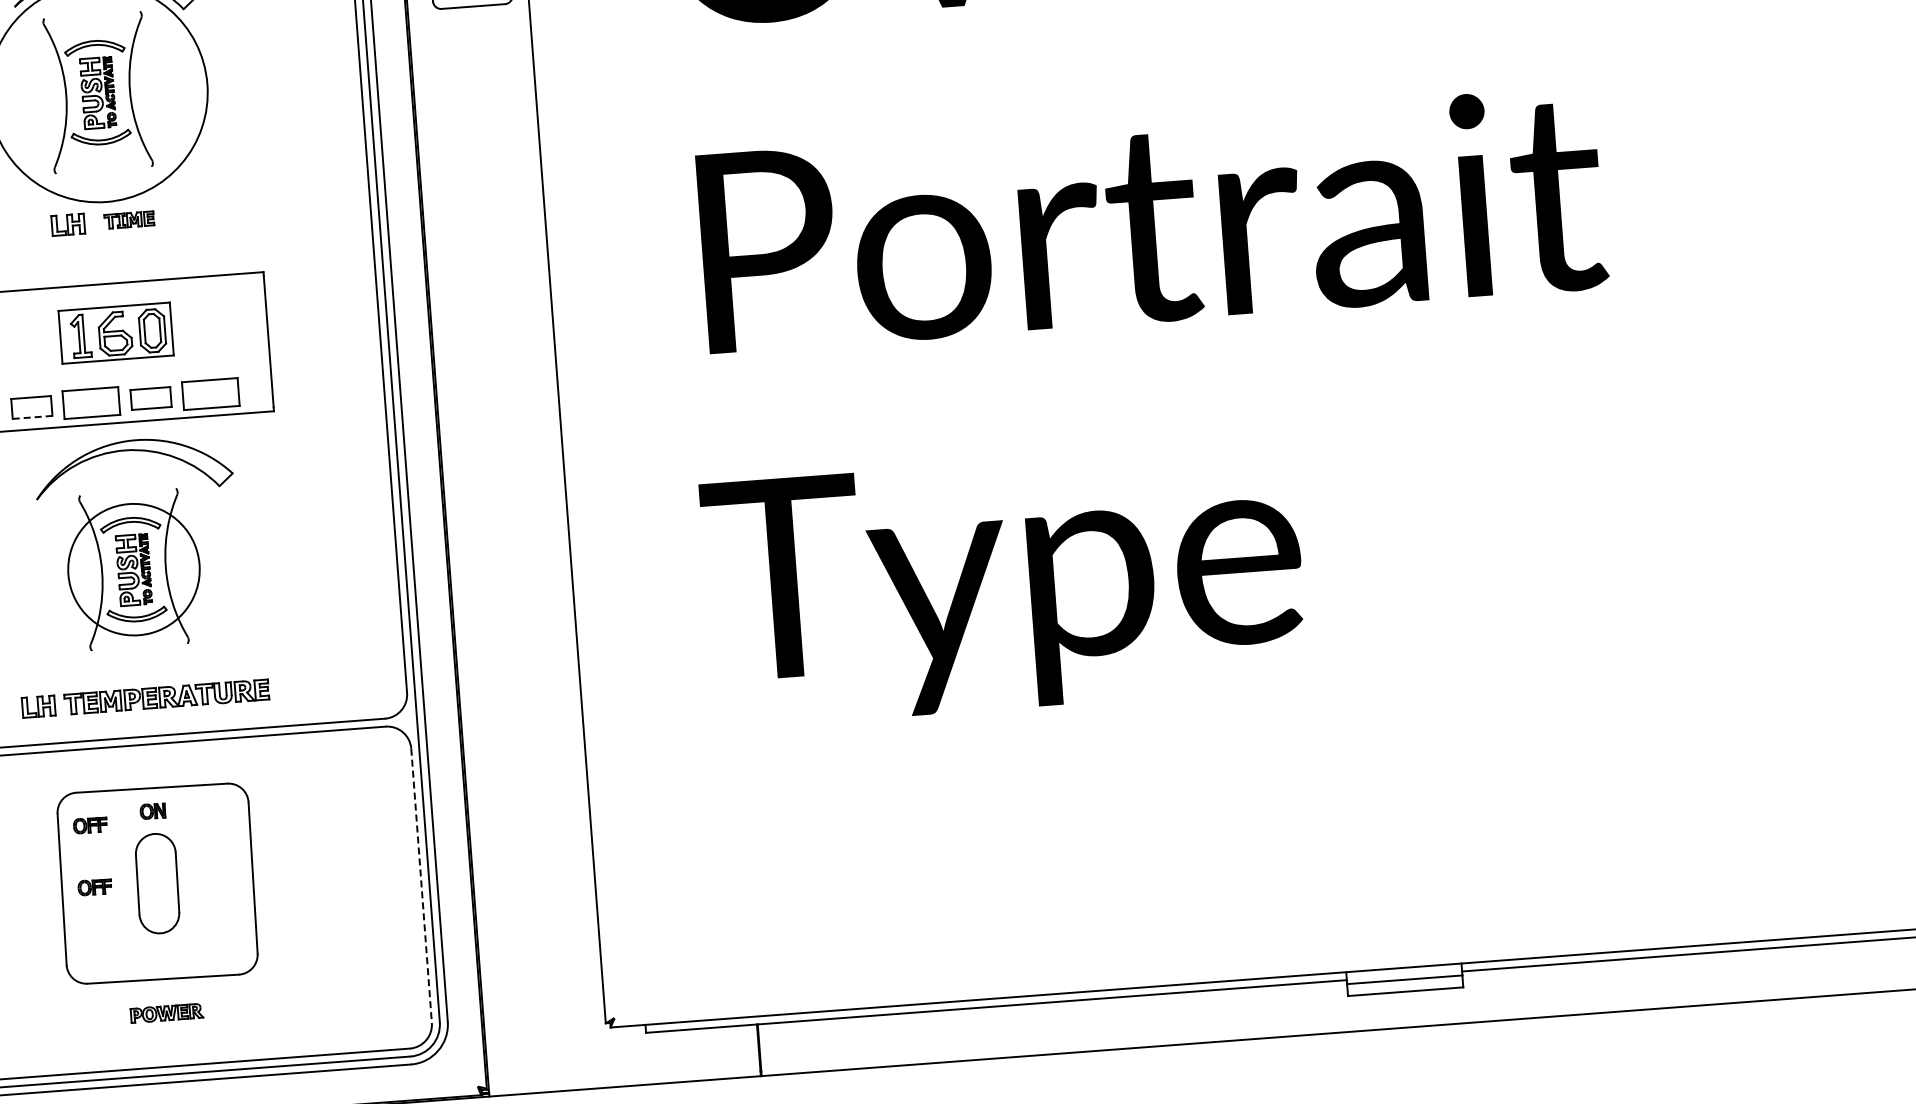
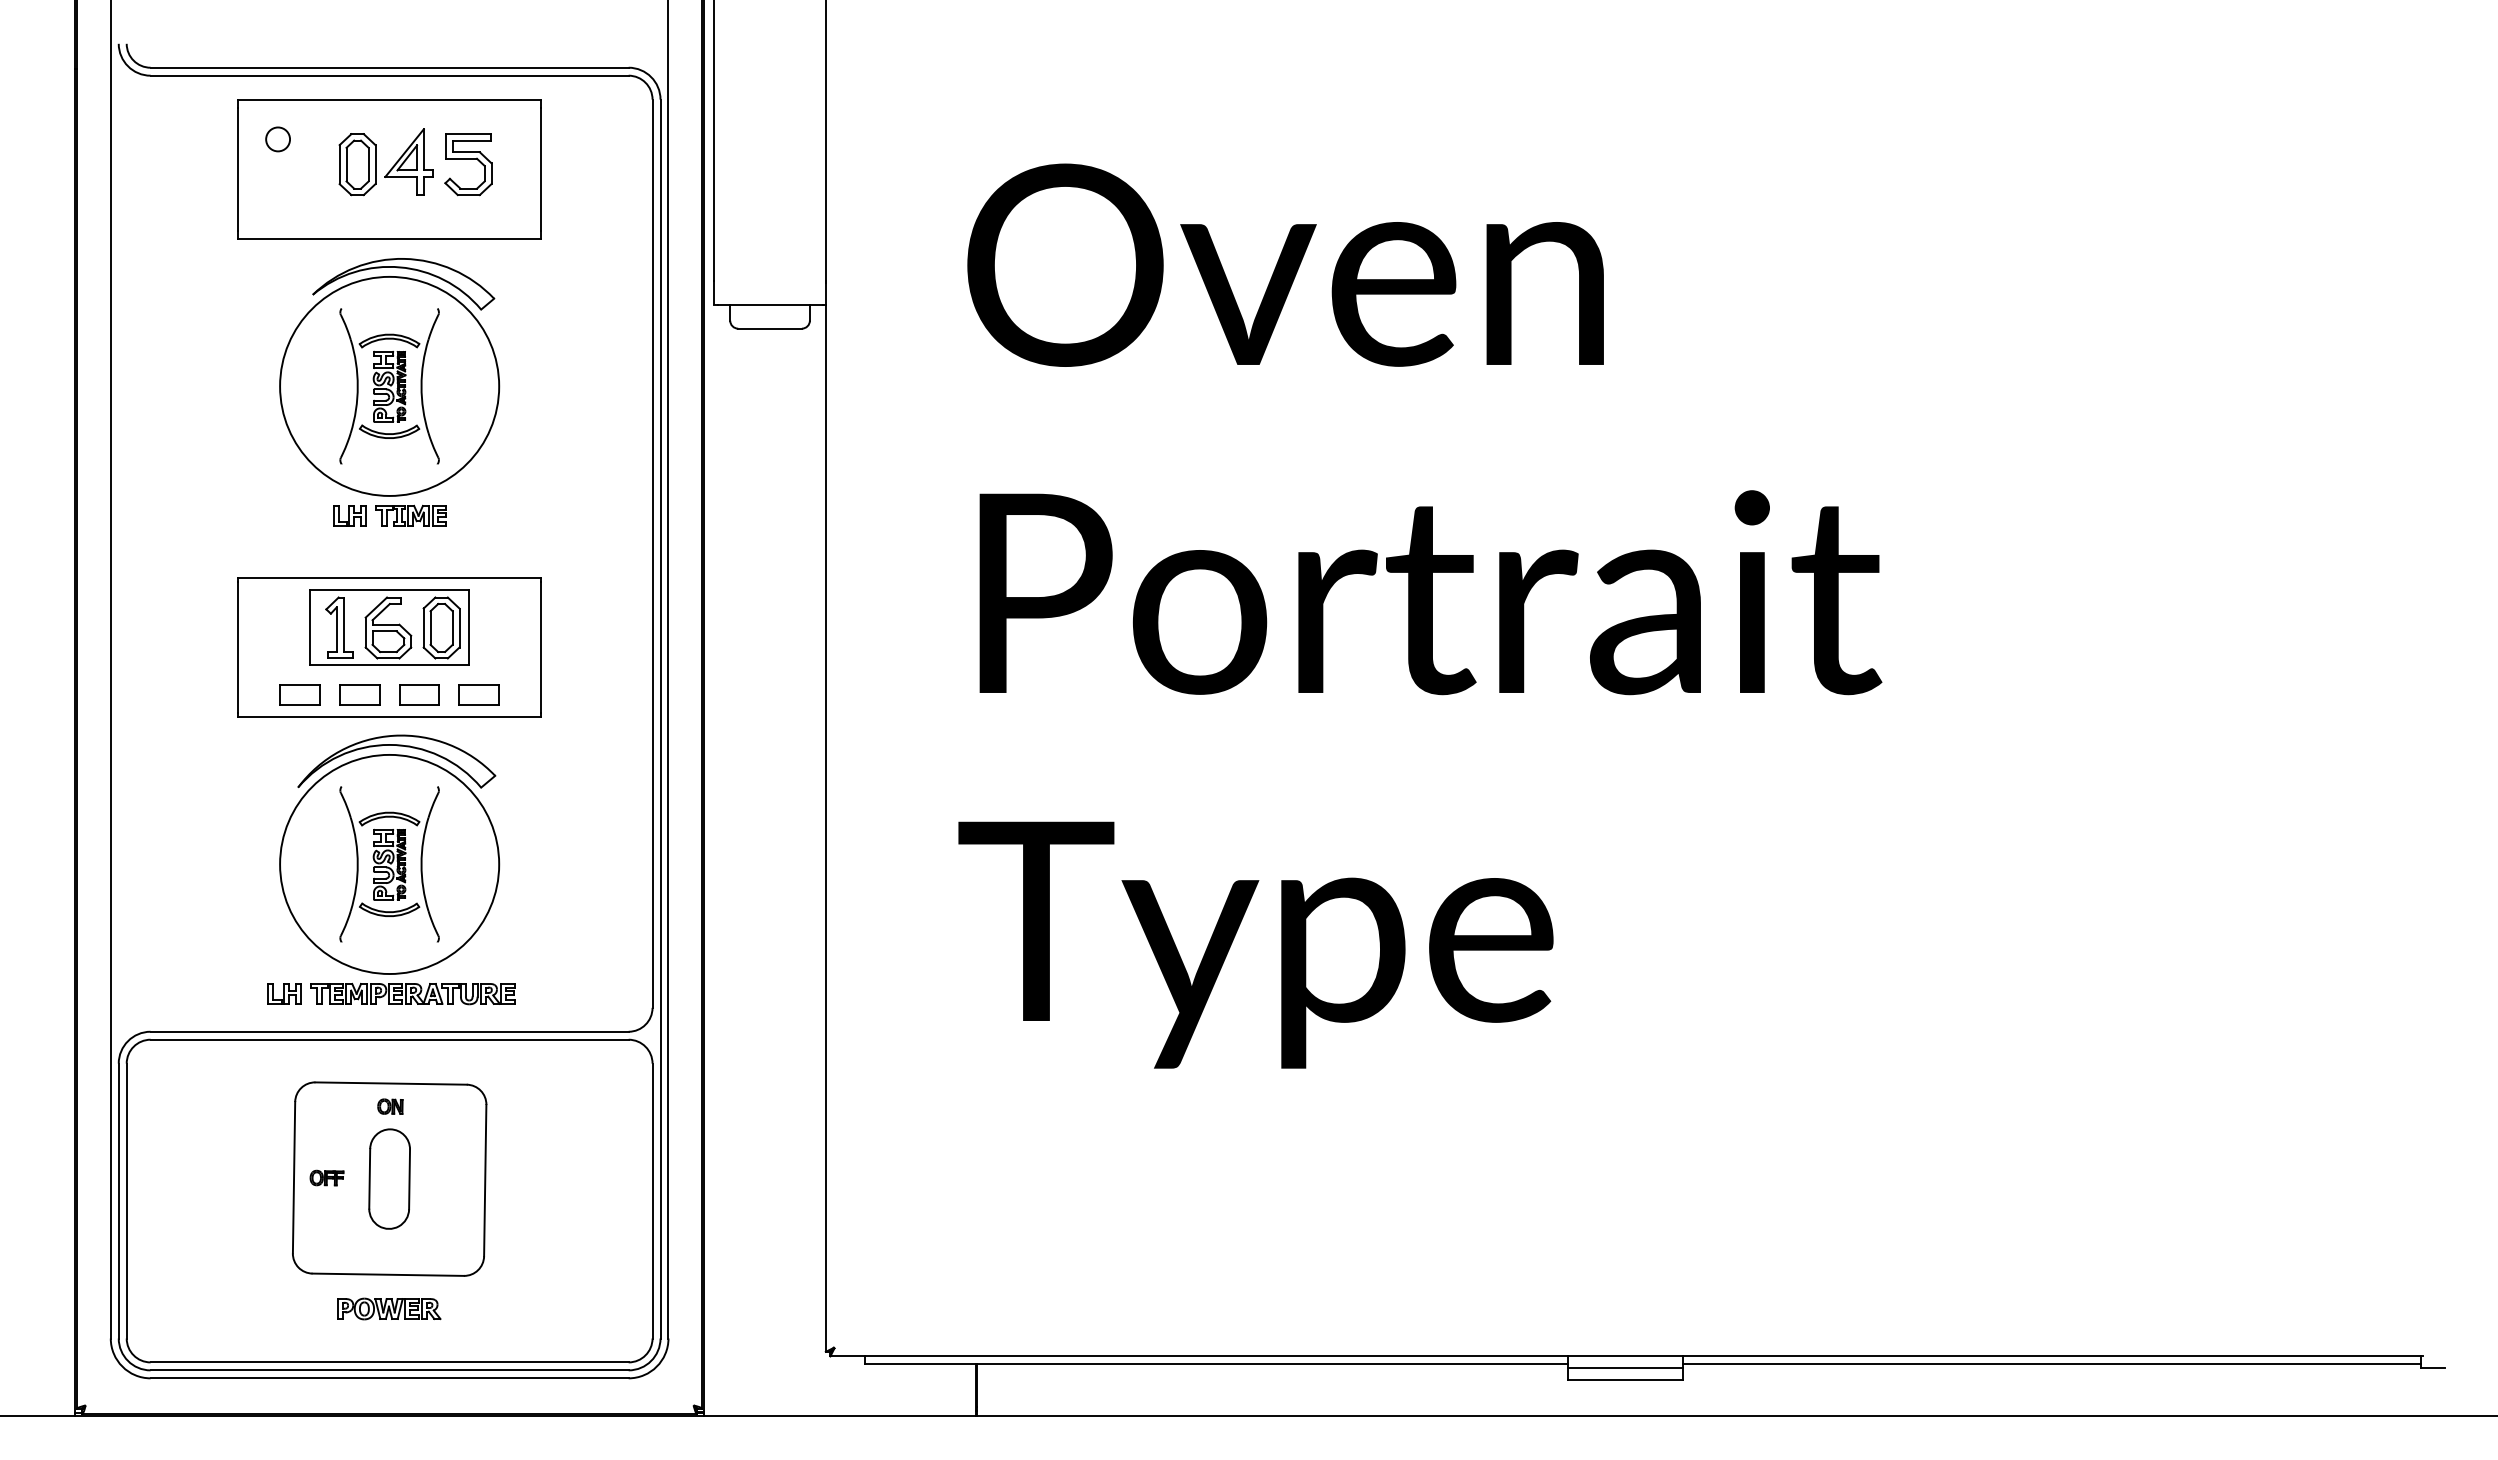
part: (128, 219) -> (410, 515), size x1.43
part: (116, 333) -> (389, 627), size x1.43
part: (209, 393) -> (478, 694), size x0.71
part: (91, 402) -> (359, 694), size x0.71
line: (33, 417) -> (300, 705), dashed -> solid
circle: (133, 569) -> (389, 864), size x1.67
part: (89, 824) -> (326, 1115), removed
line: (421, 886) -> (652, 1201), dashed -> solid
part: (167, 1012) -> (389, 1308), size x1.43

